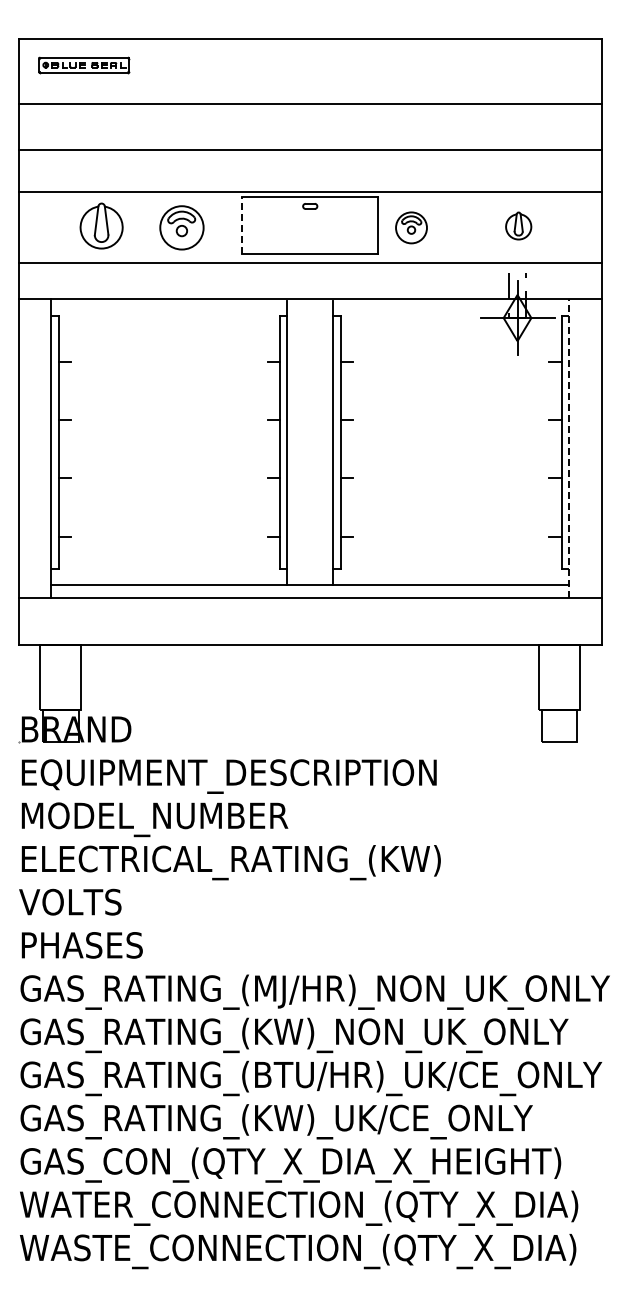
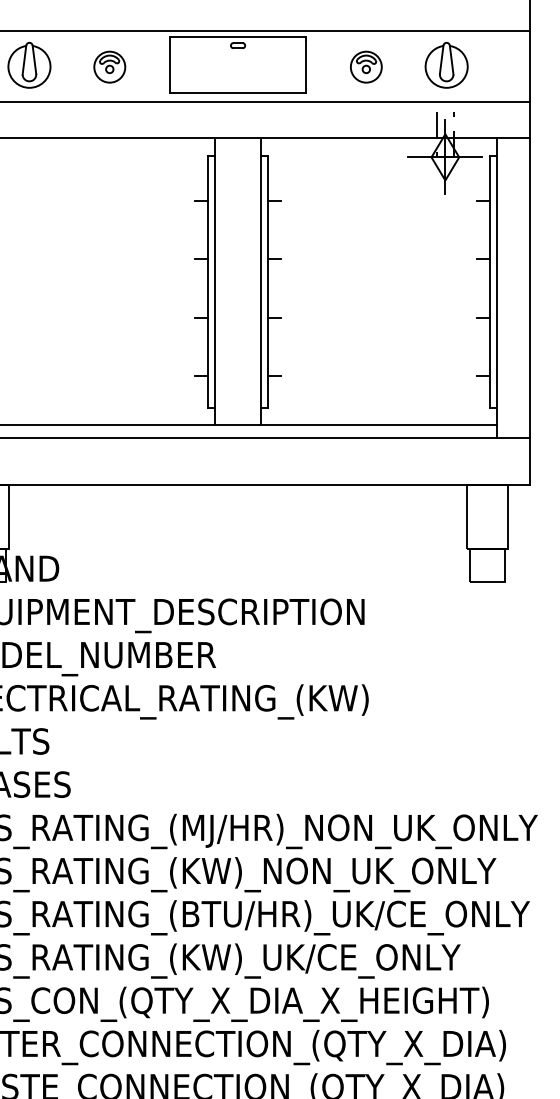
line: (242, 225) -> (170, 64), dashed -> solid
part: (518, 225) -> (446, 64), size x1.67
part: (181, 227) -> (109, 66), size x0.71
part: (411, 227) -> (366, 66), moved
line: (569, 448) -> (497, 287), dashed -> solid

